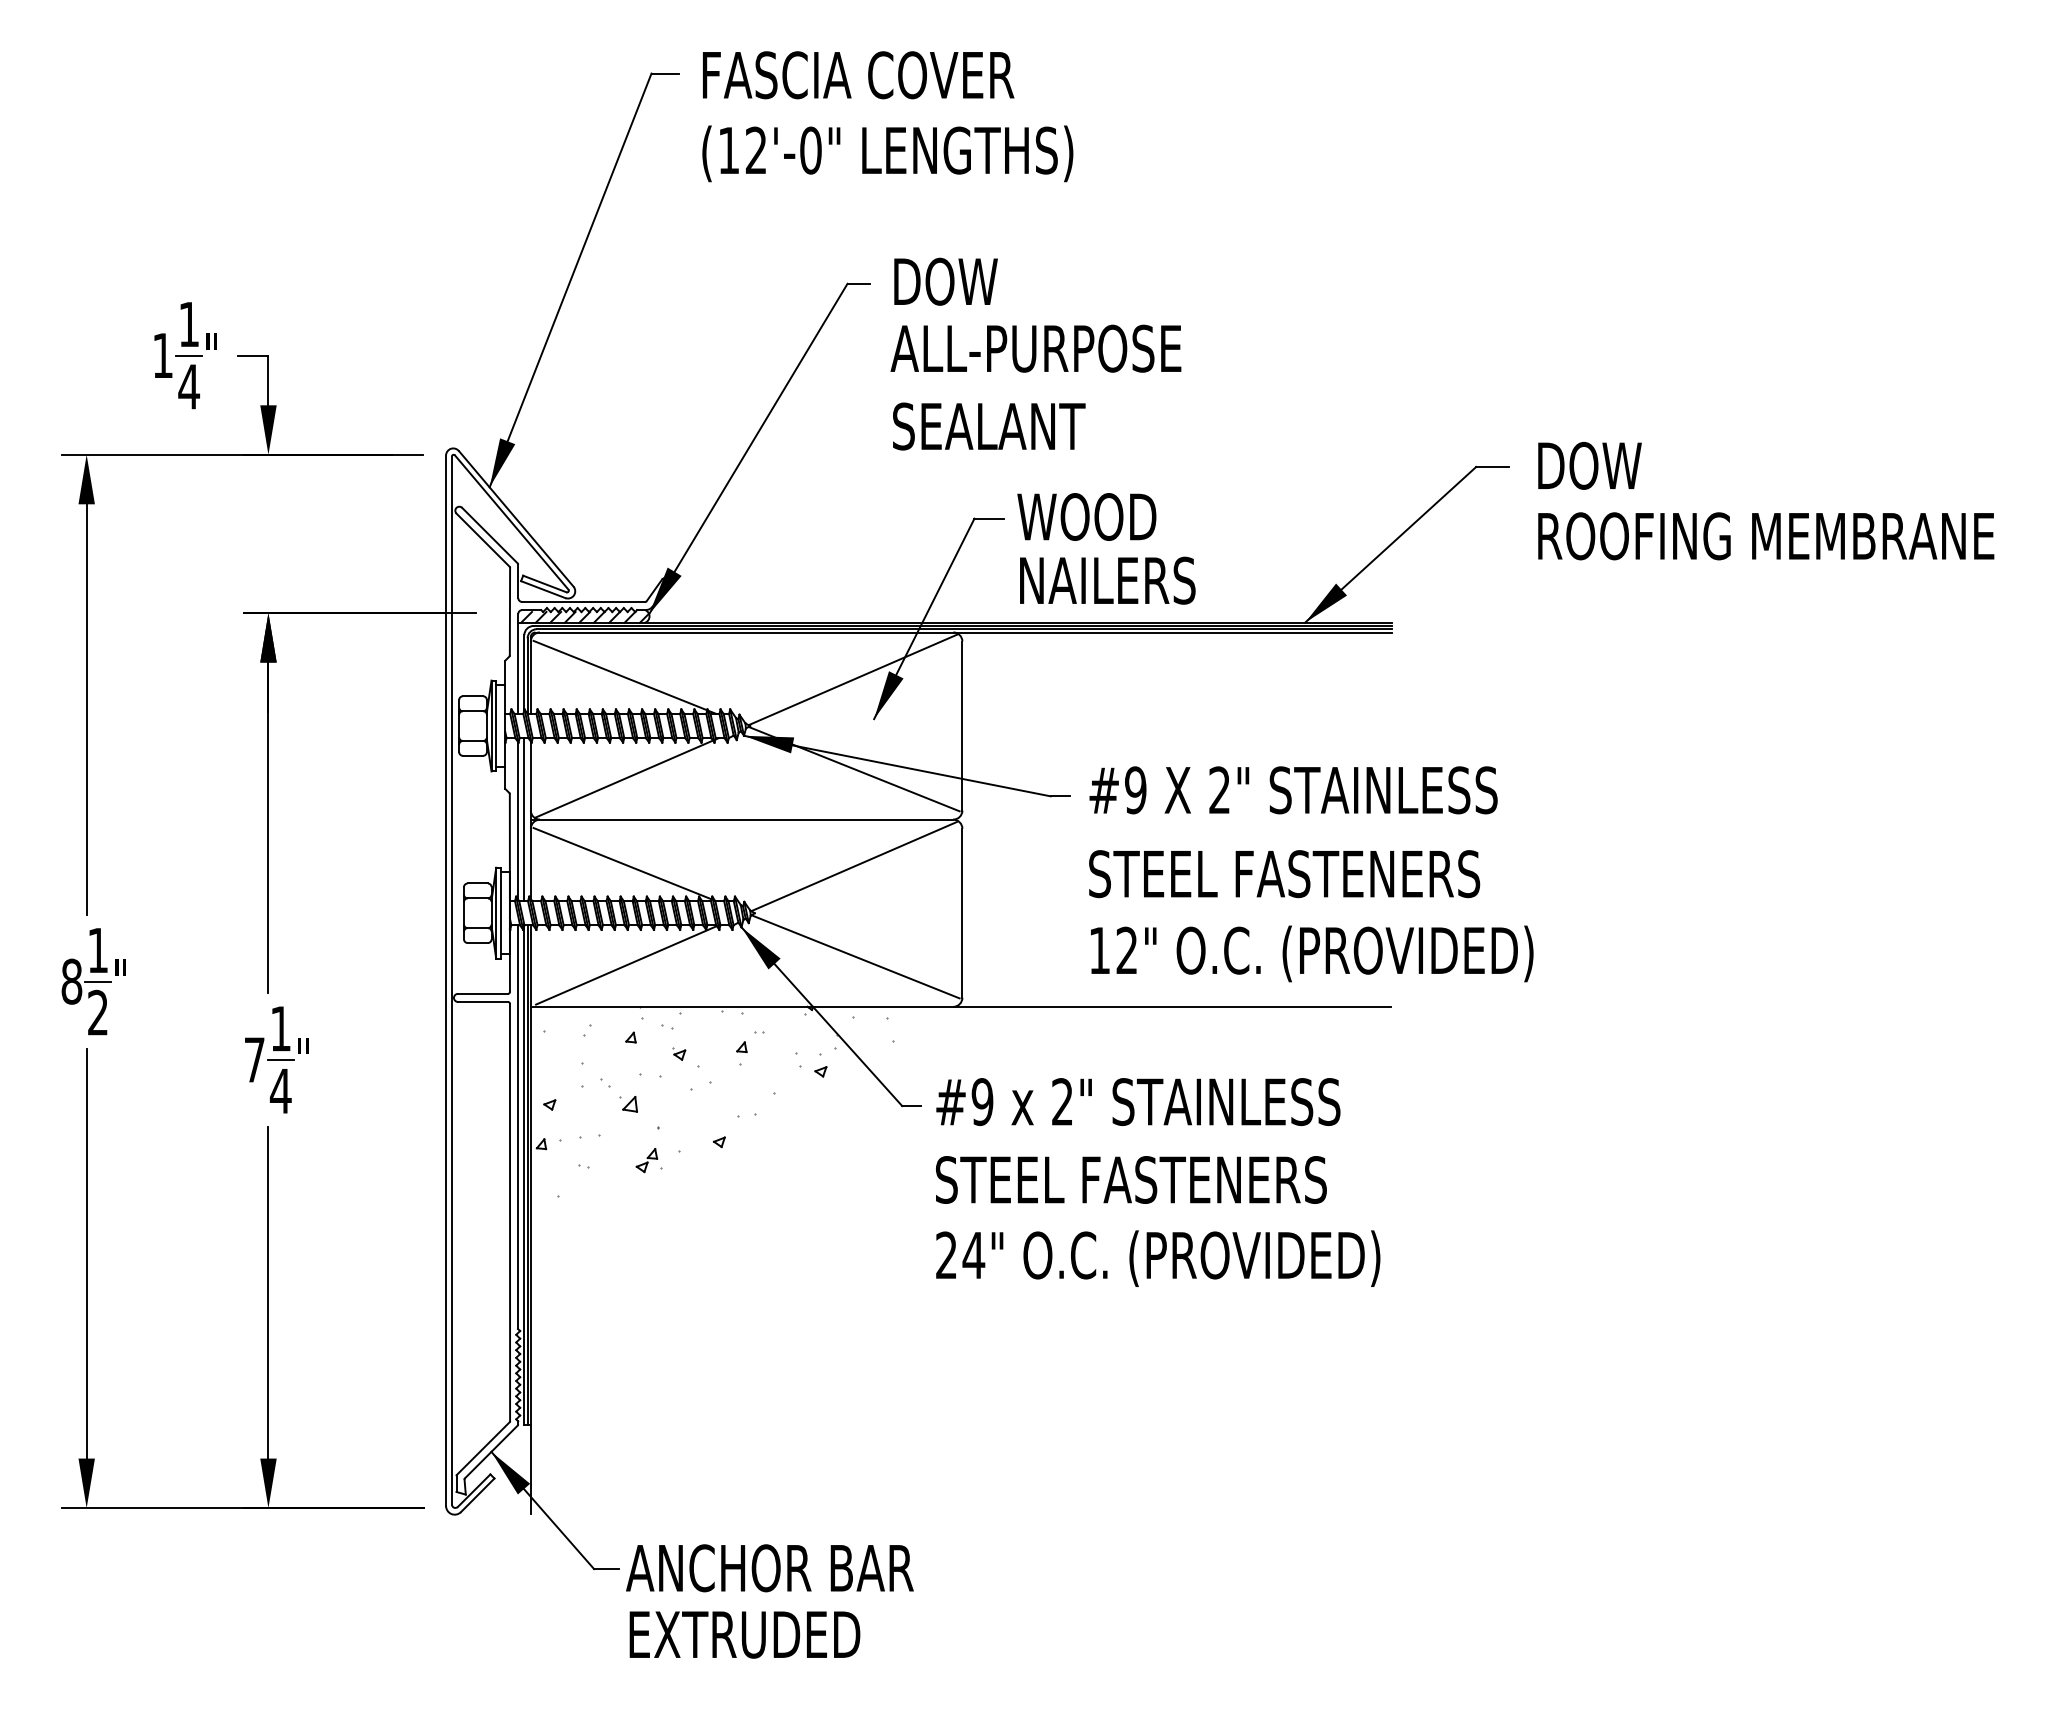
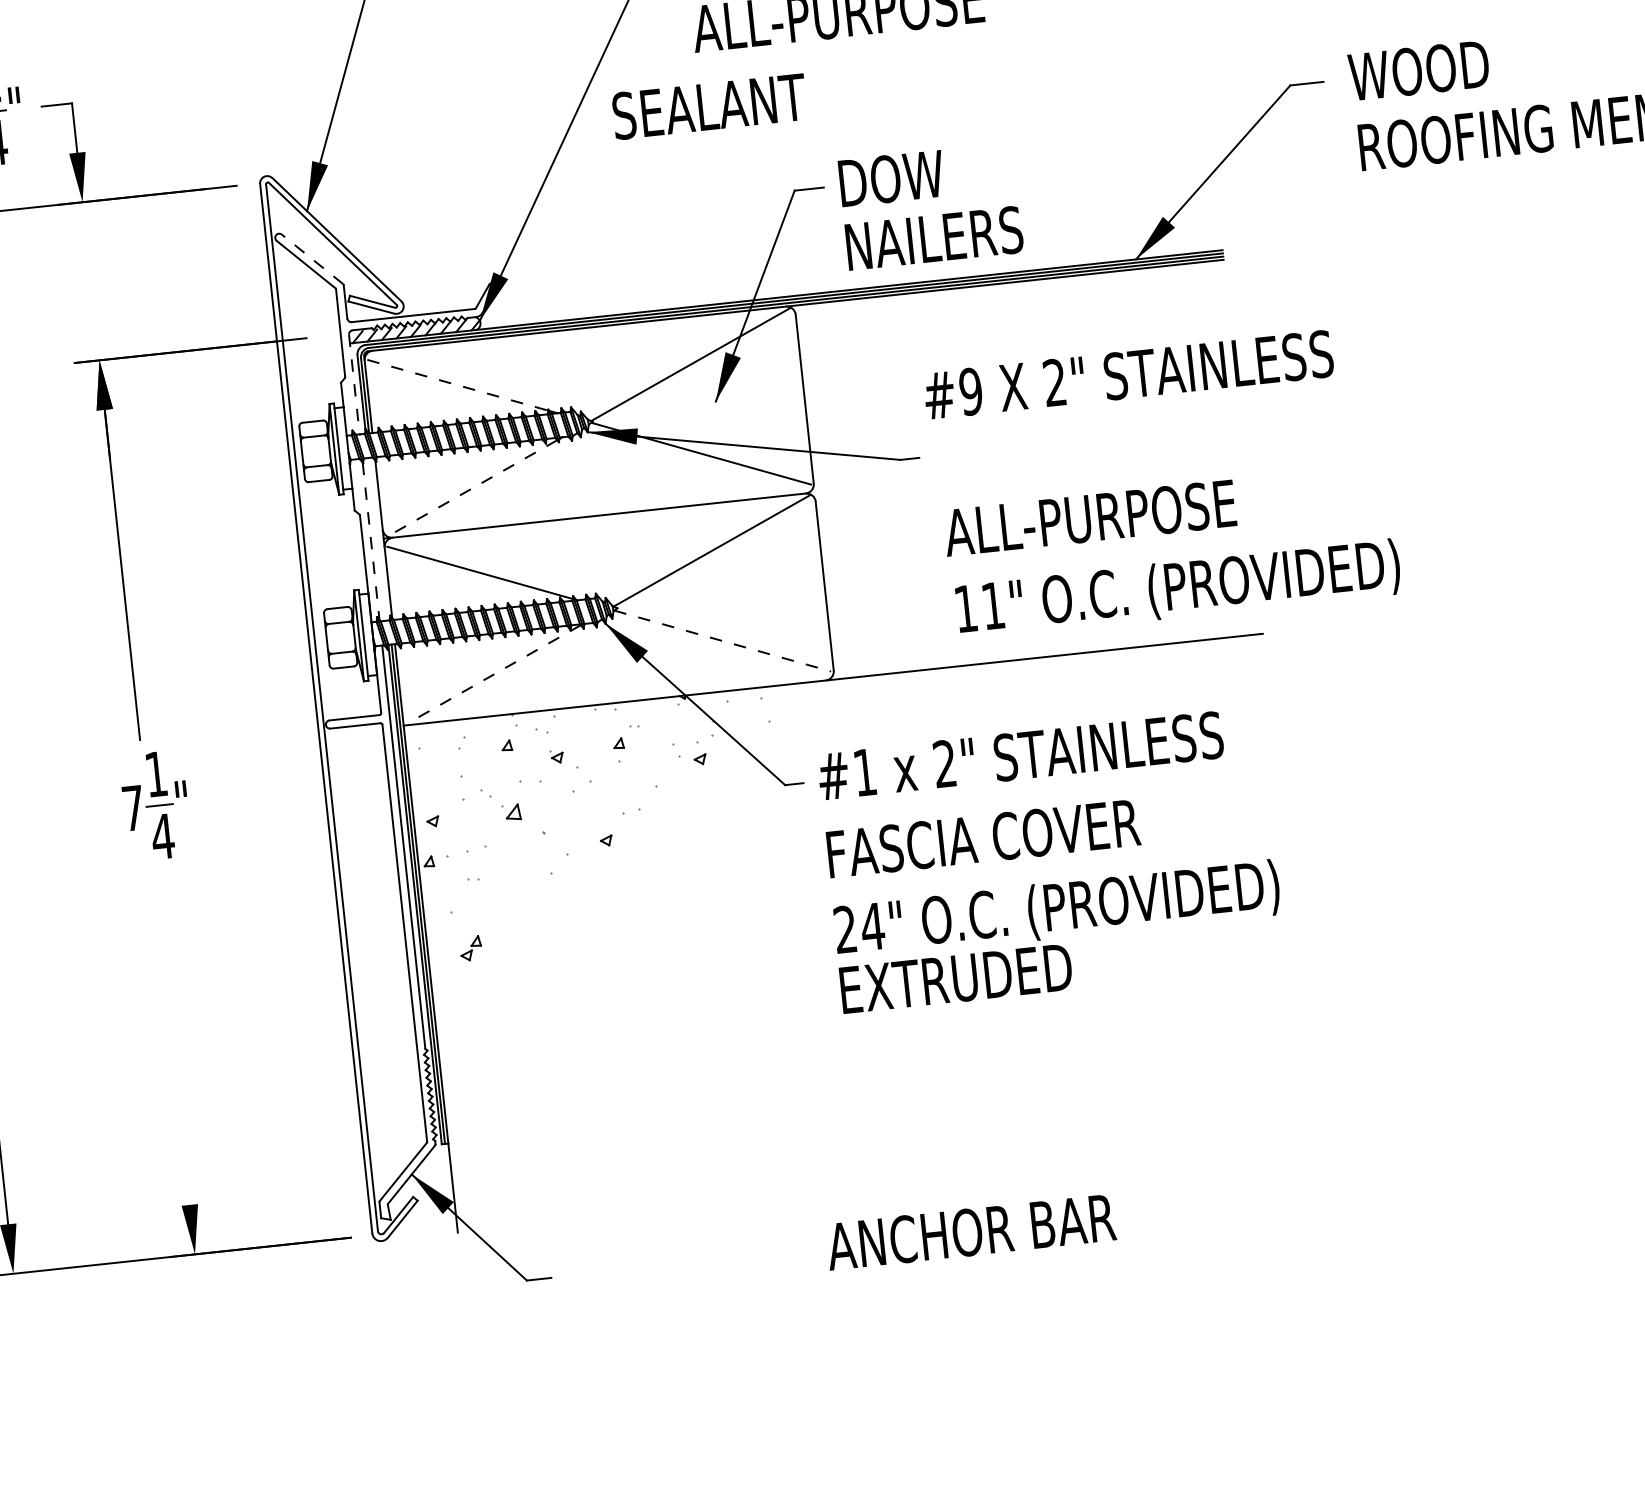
text: (989, 426) -> (709, 106), moved
text: (1604, 465) -> (1418, 70), DOW -> WOOD
text: (1086, 516) -> (906, 176), WOOD -> DOW
line: (489, 535) -> (312, 259), solid -> dashed
line: (518, 664) -> (354, 385), solid -> dashed
line: (620, 675) -> (457, 385), solid -> dashed
line: (624, 778) -> (472, 487), solid -> dashed
text: (1293, 790) -> (1128, 375), moved
line: (524, 819) -> (377, 539), removed
line: (518, 820) -> (371, 540), solid -> dashed
text: (1283, 874) -> (1141, 513), STEEL FASTENERS -> ALL-PURPOSE
text: (1126, 949) -> (992, 604), 12" -> 11"
line: (856, 957) -> (723, 641), solid -> dashed
line: (626, 965) -> (494, 674), solid -> dashed
text: (982, 1102) -> (865, 773), #9 -> #1
part: (646, 1160) -> (470, 948), moved
text: (1130, 1179) -> (1021, 834), STEEL FASTENERS -> FASCIA COVER
line: (268, 1292) -> (172, 1039), removed
text: (769, 1568) -> (970, 1232), moved
text: (744, 1634) -> (955, 978), moved

